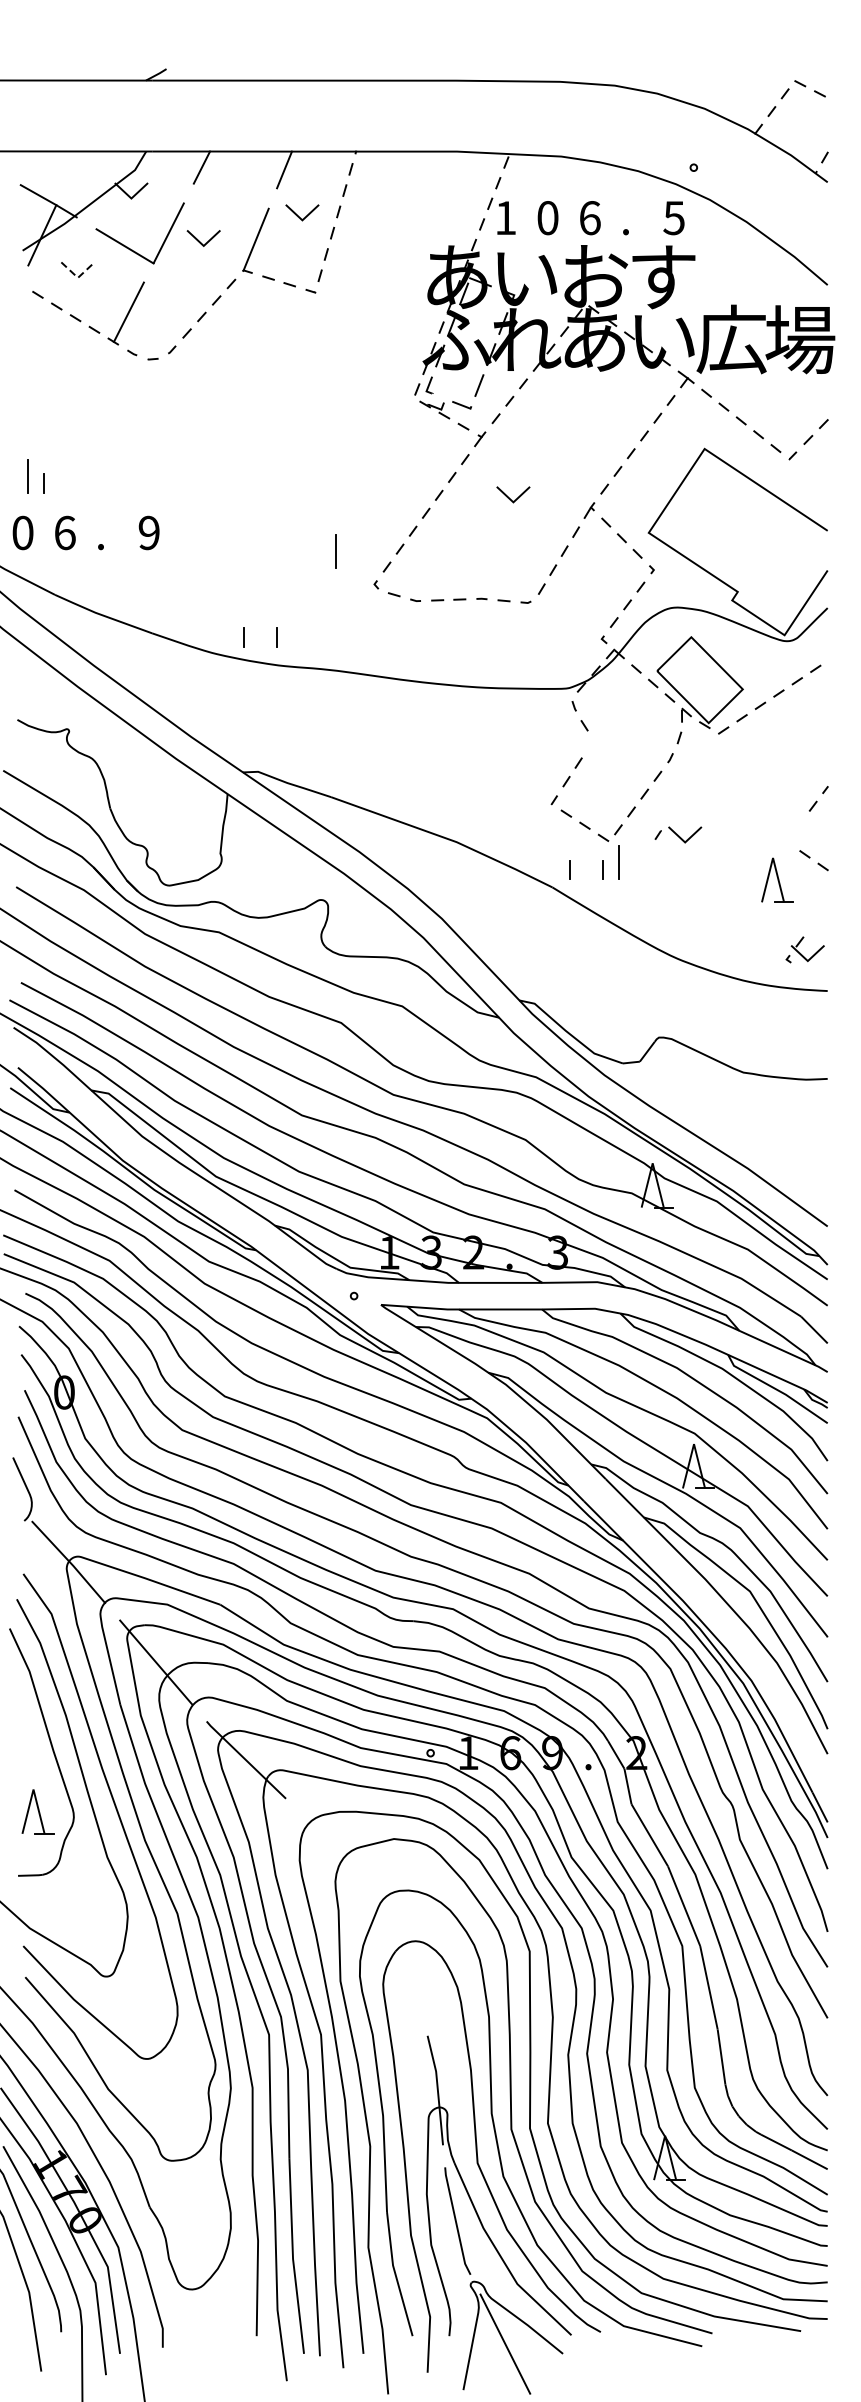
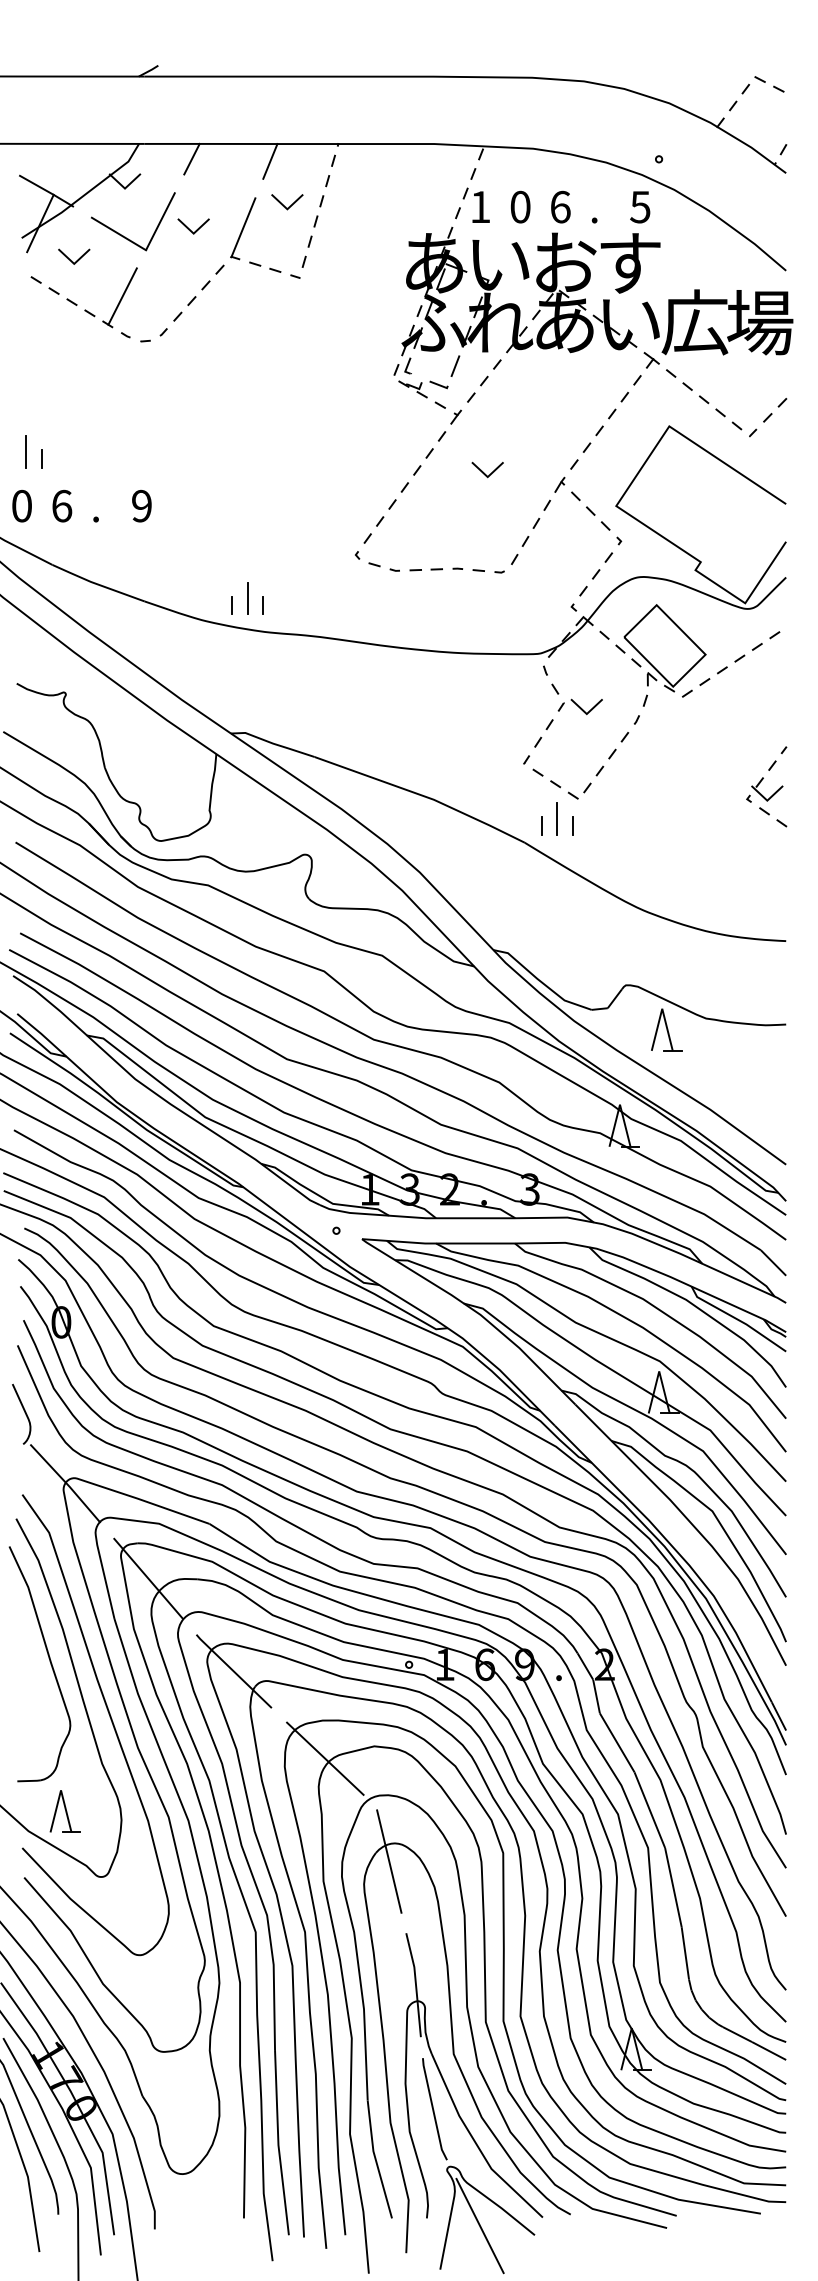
line: (78, 277) -> (74, 263), dashed -> solid
line: (336, 551) -> (247, 598), moved
part: (677, 834) -> (579, 706), moved
line: (618, 861) -> (556, 818), moved
part: (777, 879) -> (666, 1029), moved
part: (804, 949) -> (764, 789), moved
part: (37, 1811) -> (64, 1811), moved
line: (342, 1851) -> (325, 1758), added
line: (409, 1960) -> (389, 1861), added

